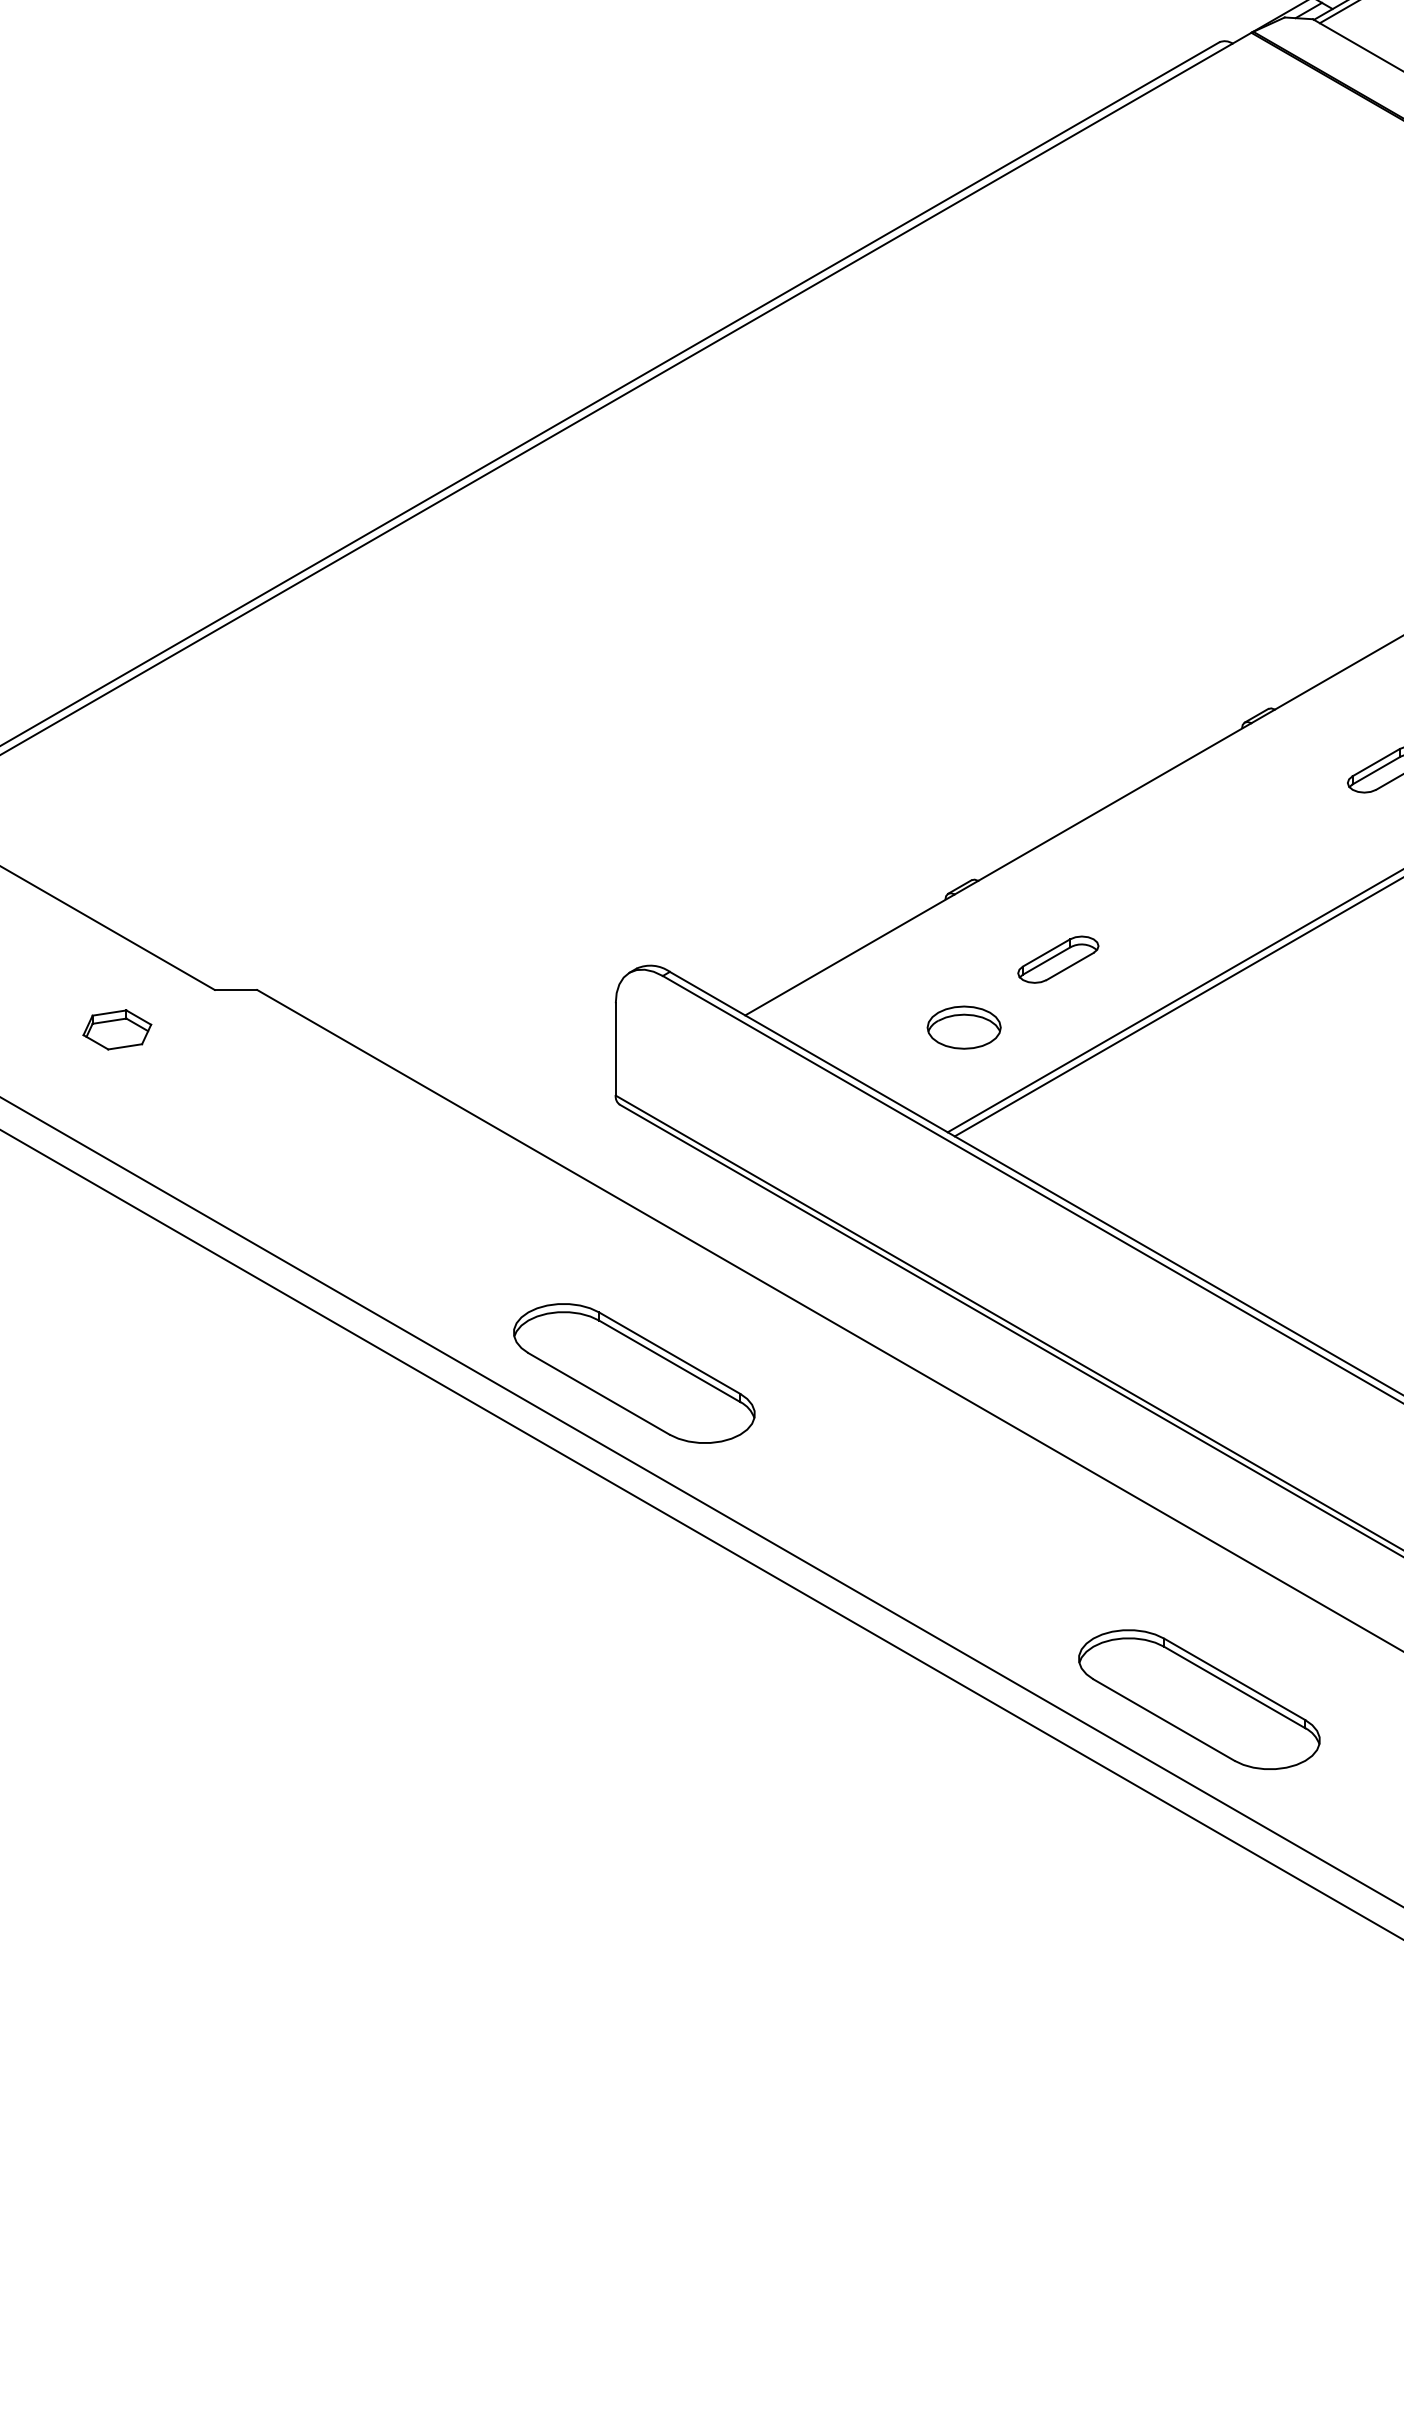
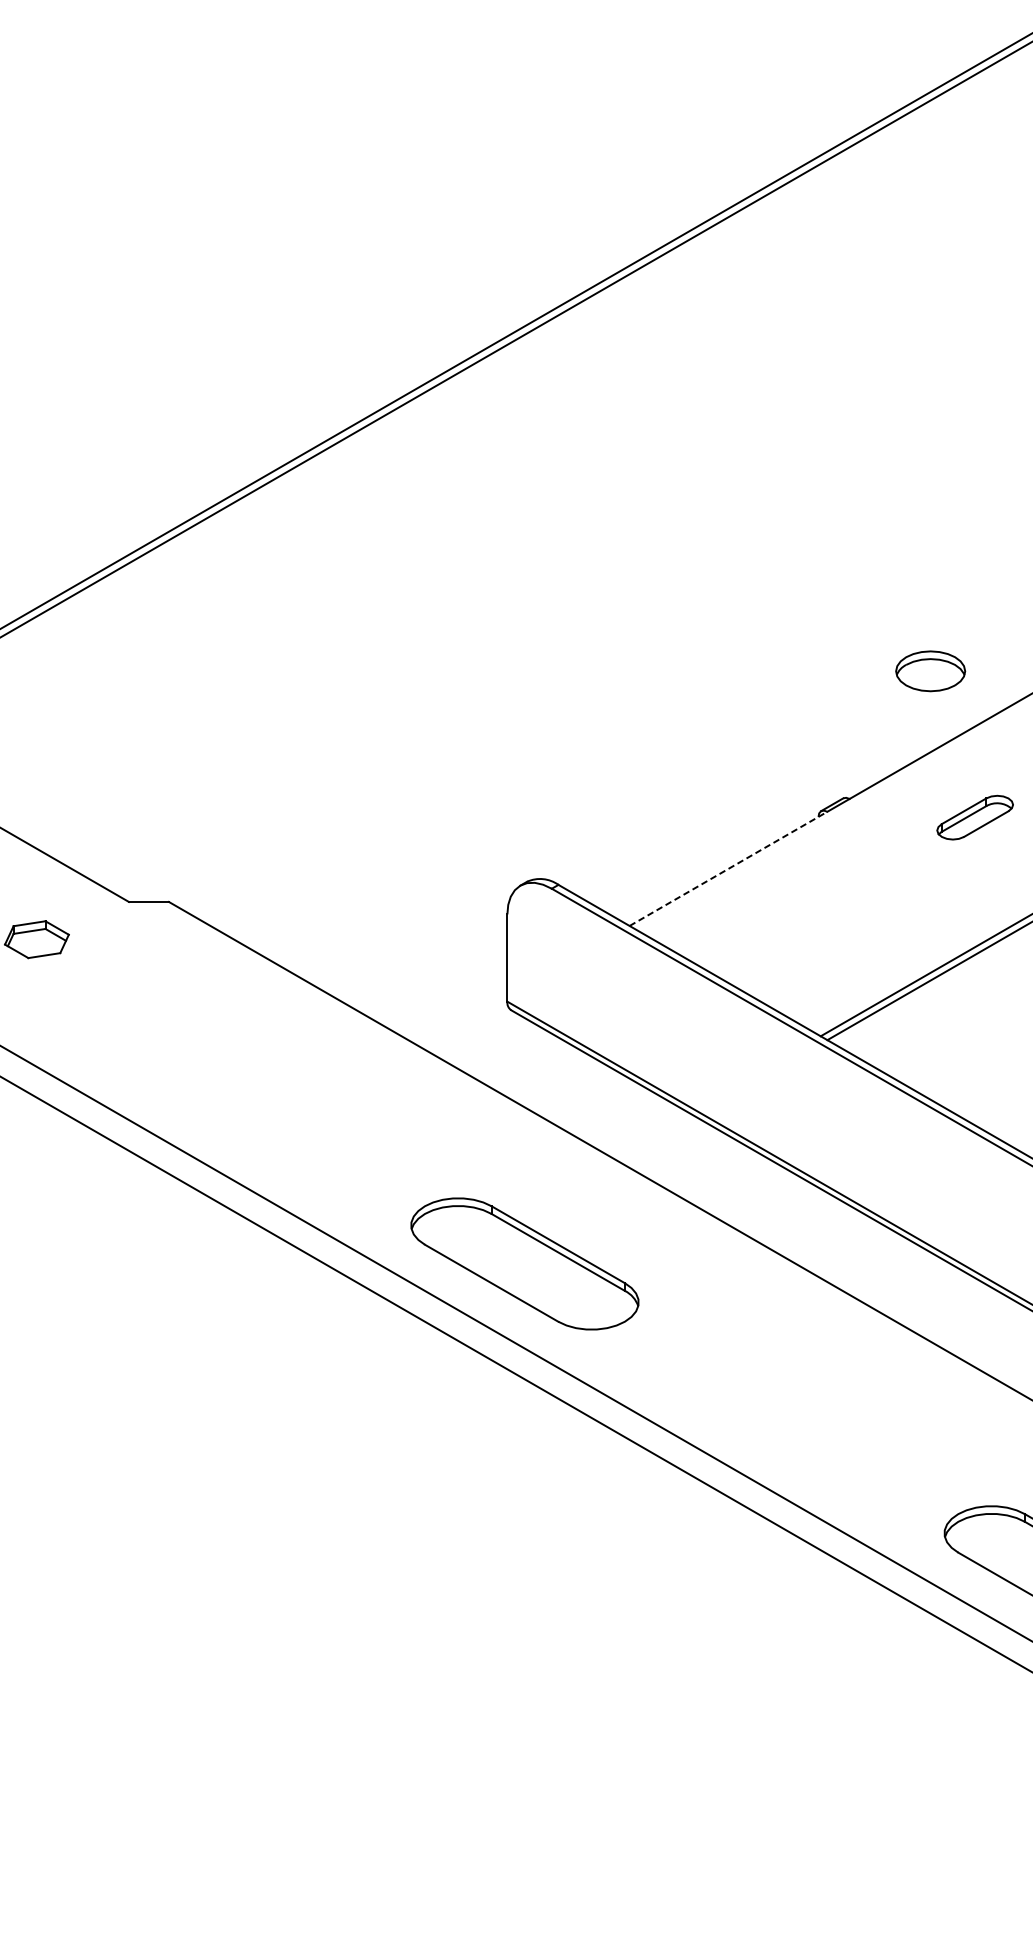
line: (850, 954) -> (728, 868), solid -> dashed
part: (1058, 959) -> (975, 817), moved
part: (963, 1027) -> (930, 671), moved

